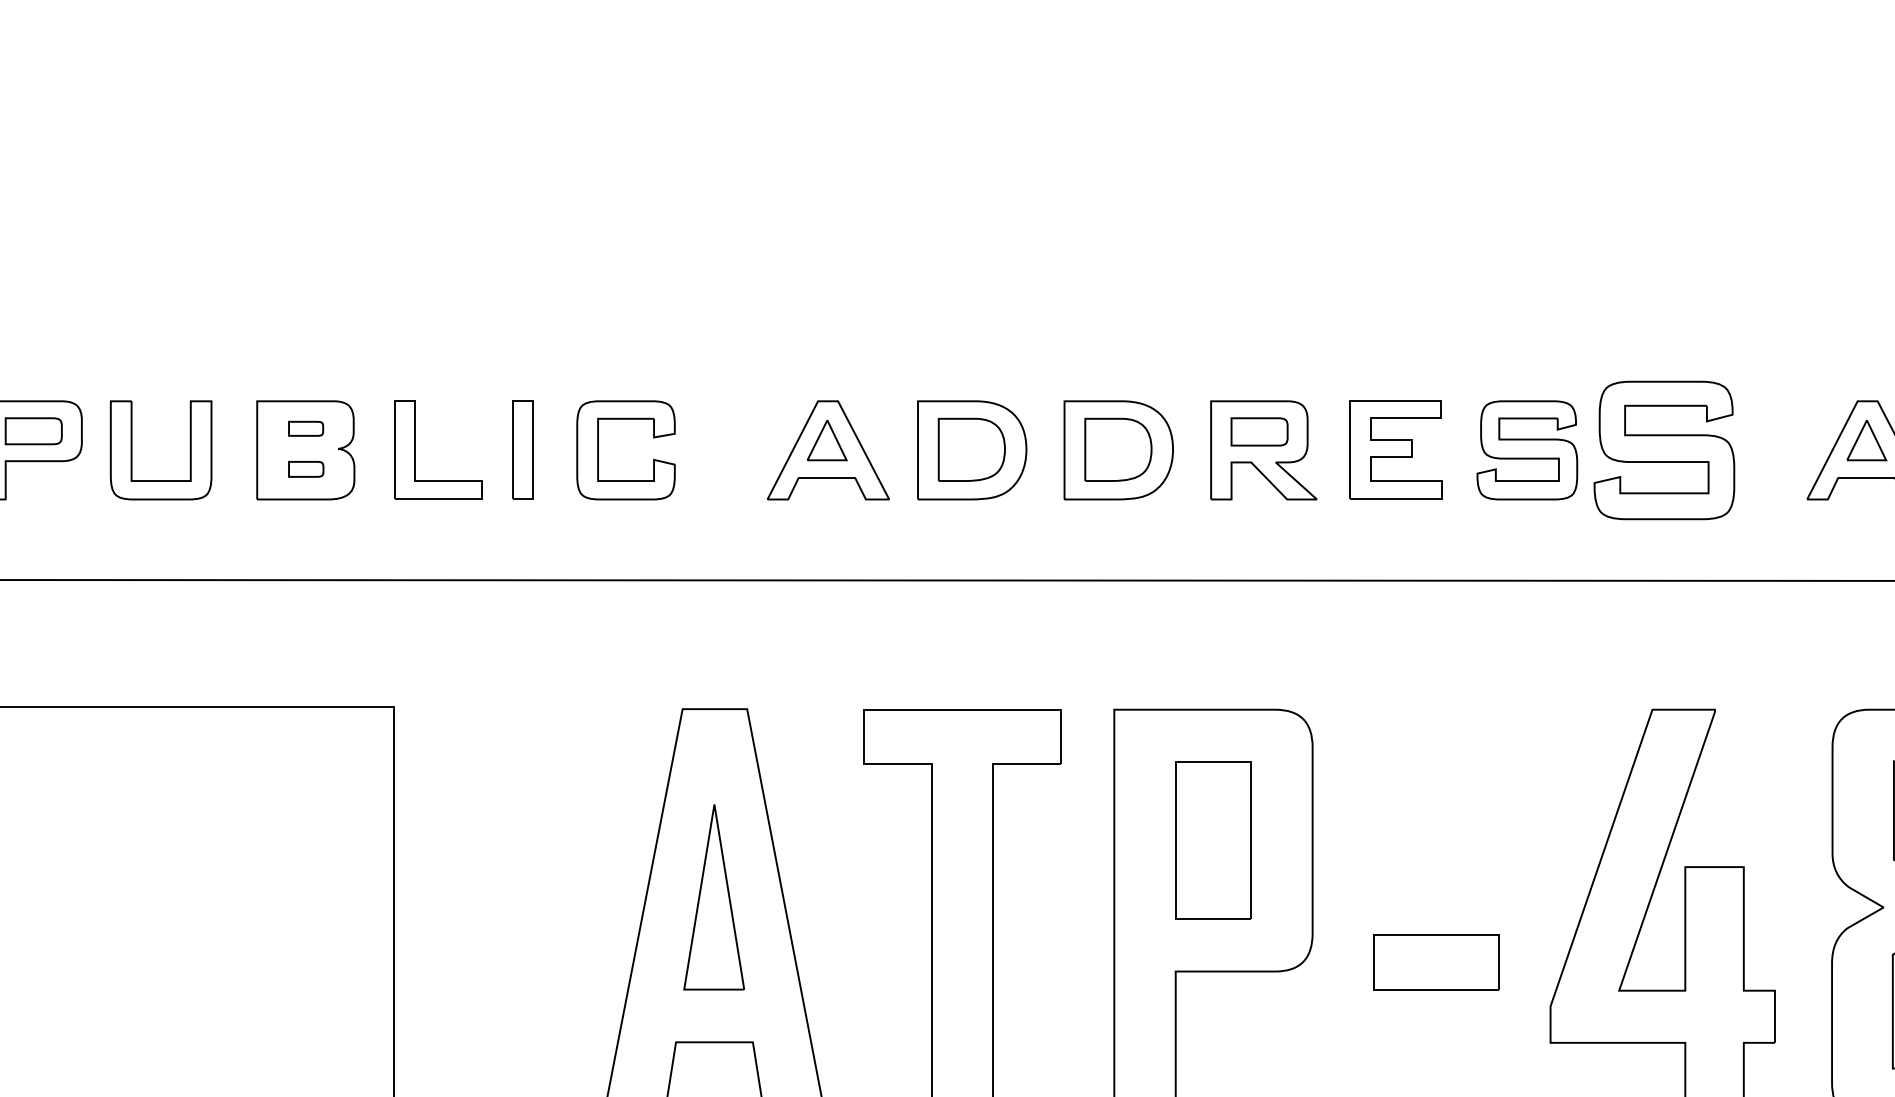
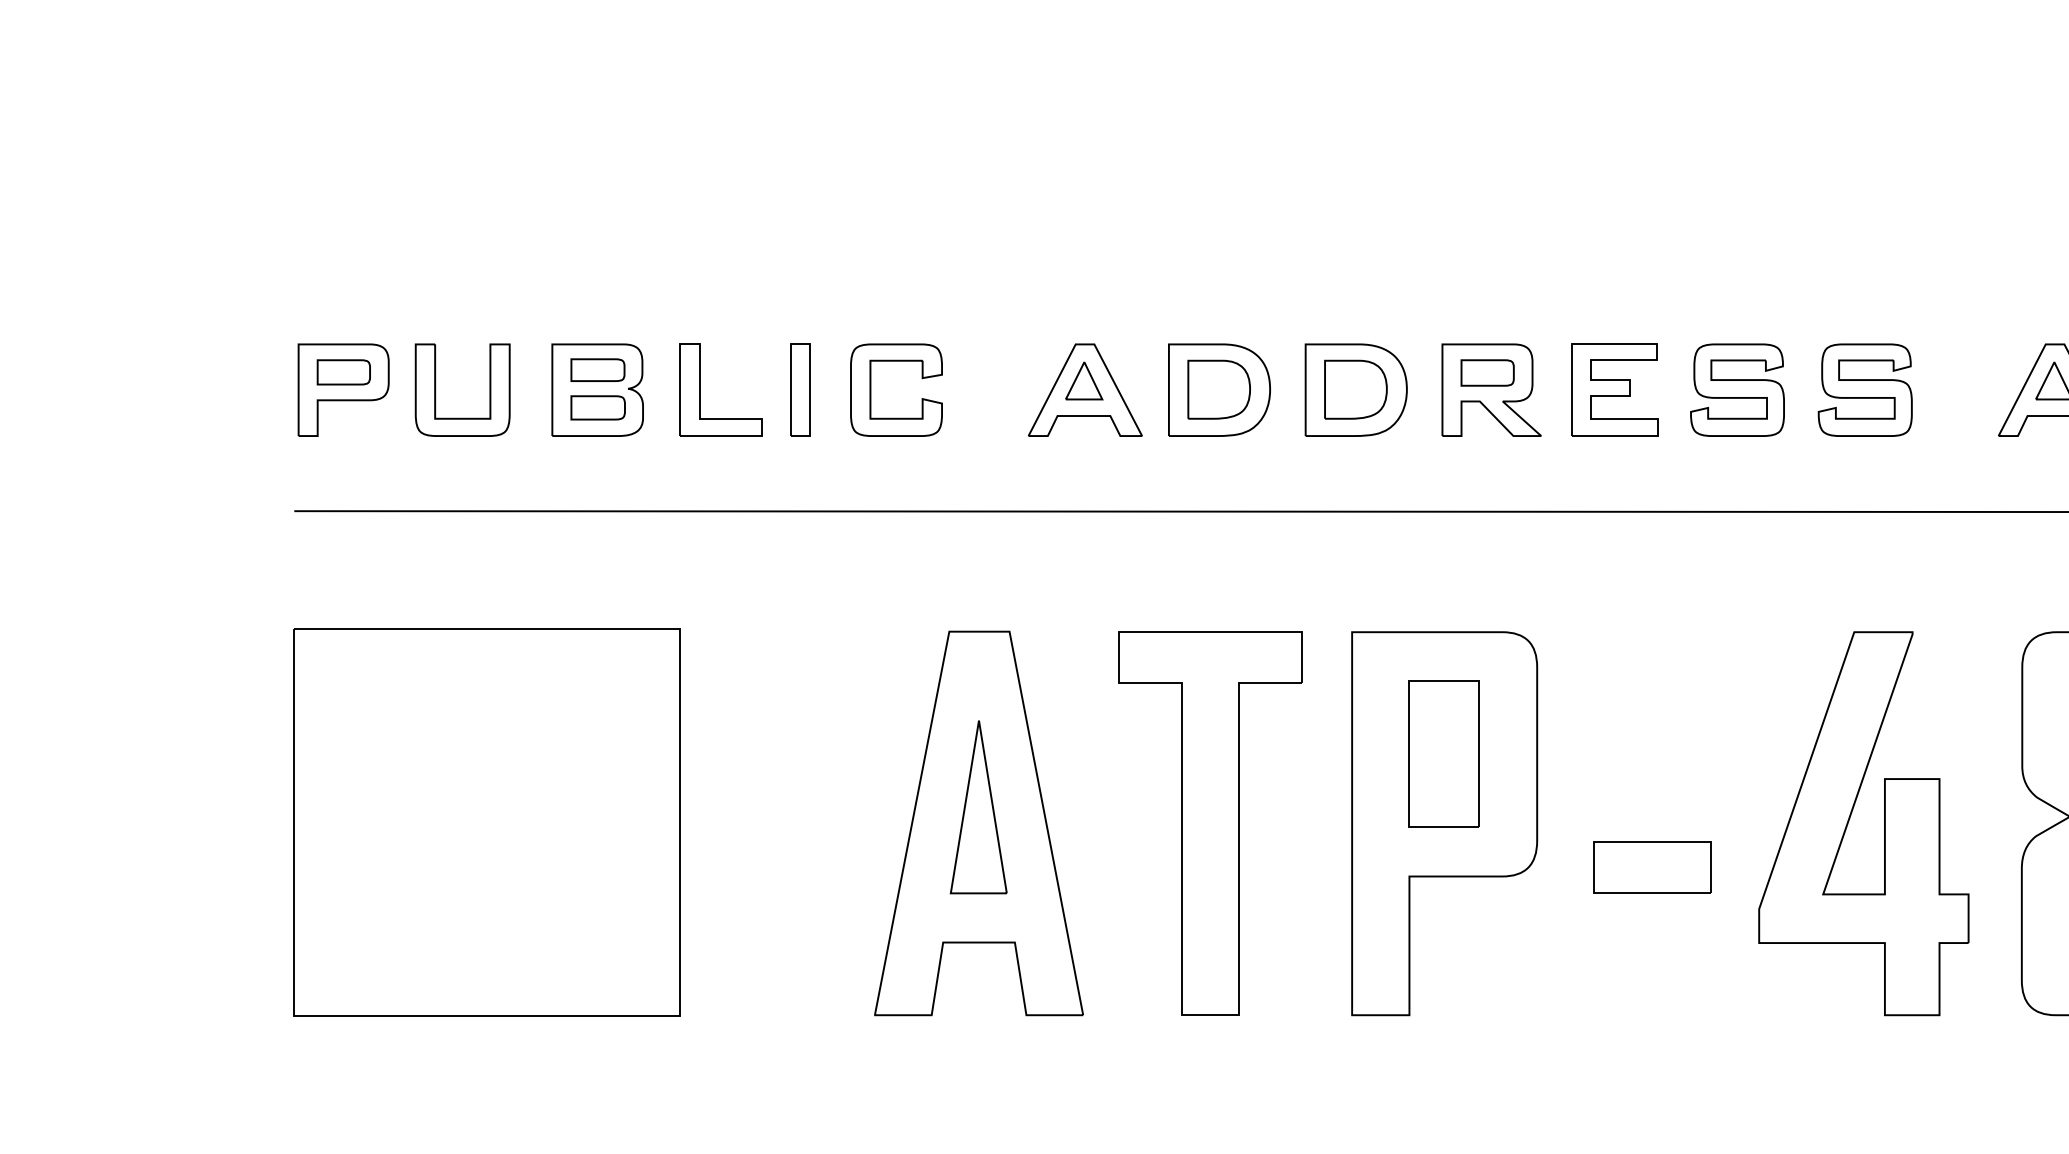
part: (305, 428) -> (597, 369), size x1.67
part: (1663, 449) -> (1864, 389), size x0.71
part: (305, 468) -> (597, 407), size x1.67

